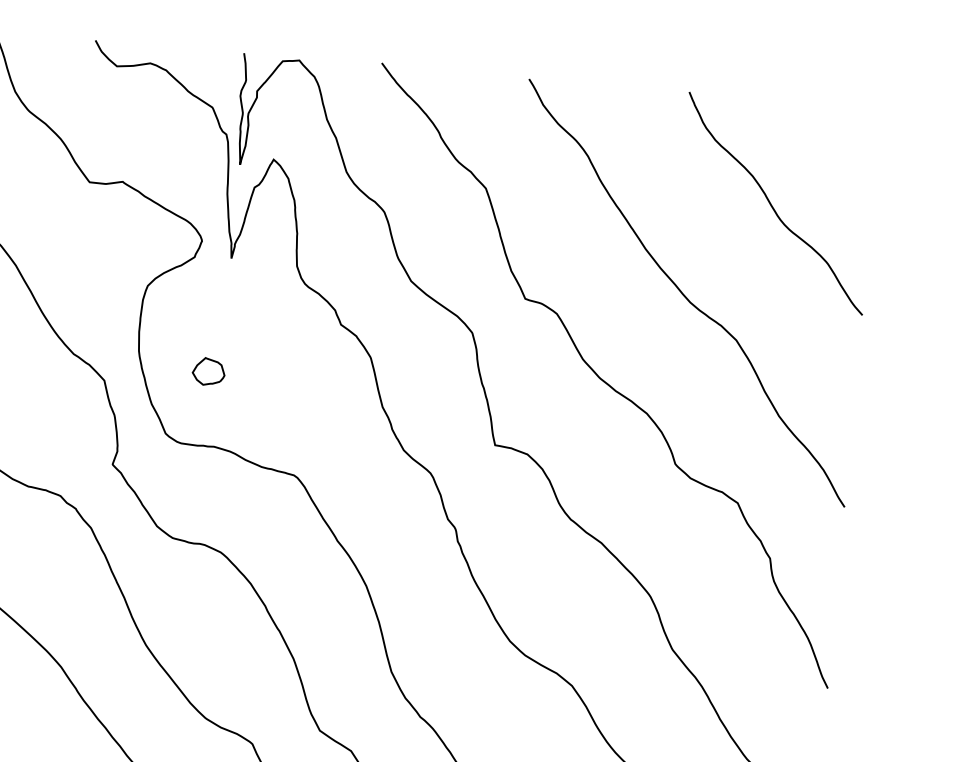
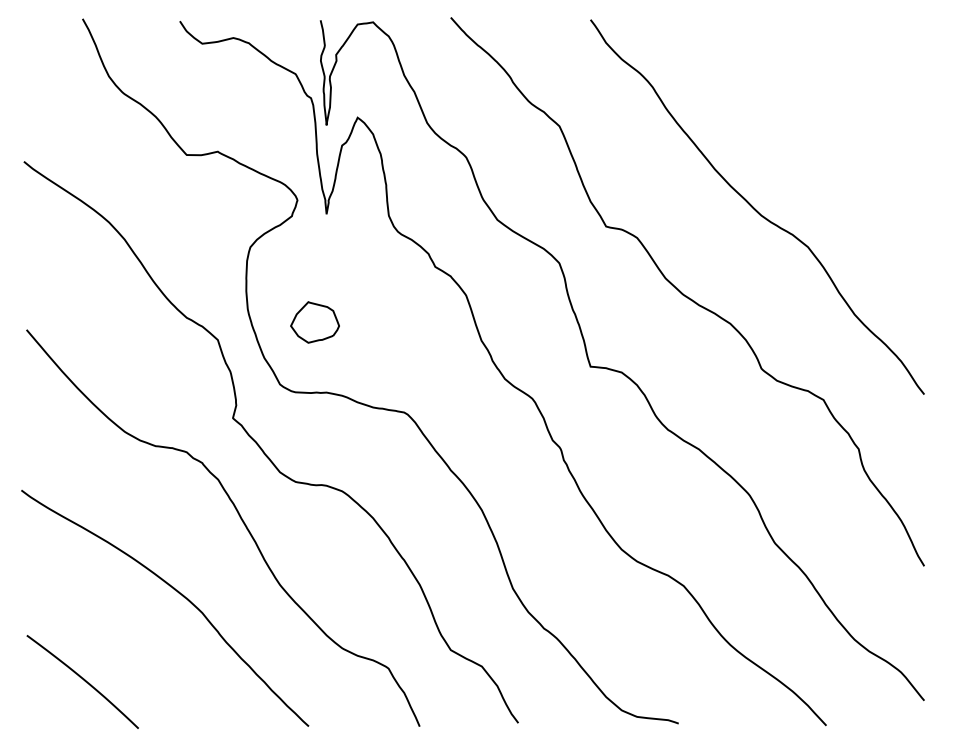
curve: (772, 205) -> (830, 117), removed
part: (209, 371) -> (315, 322), size x1.6

